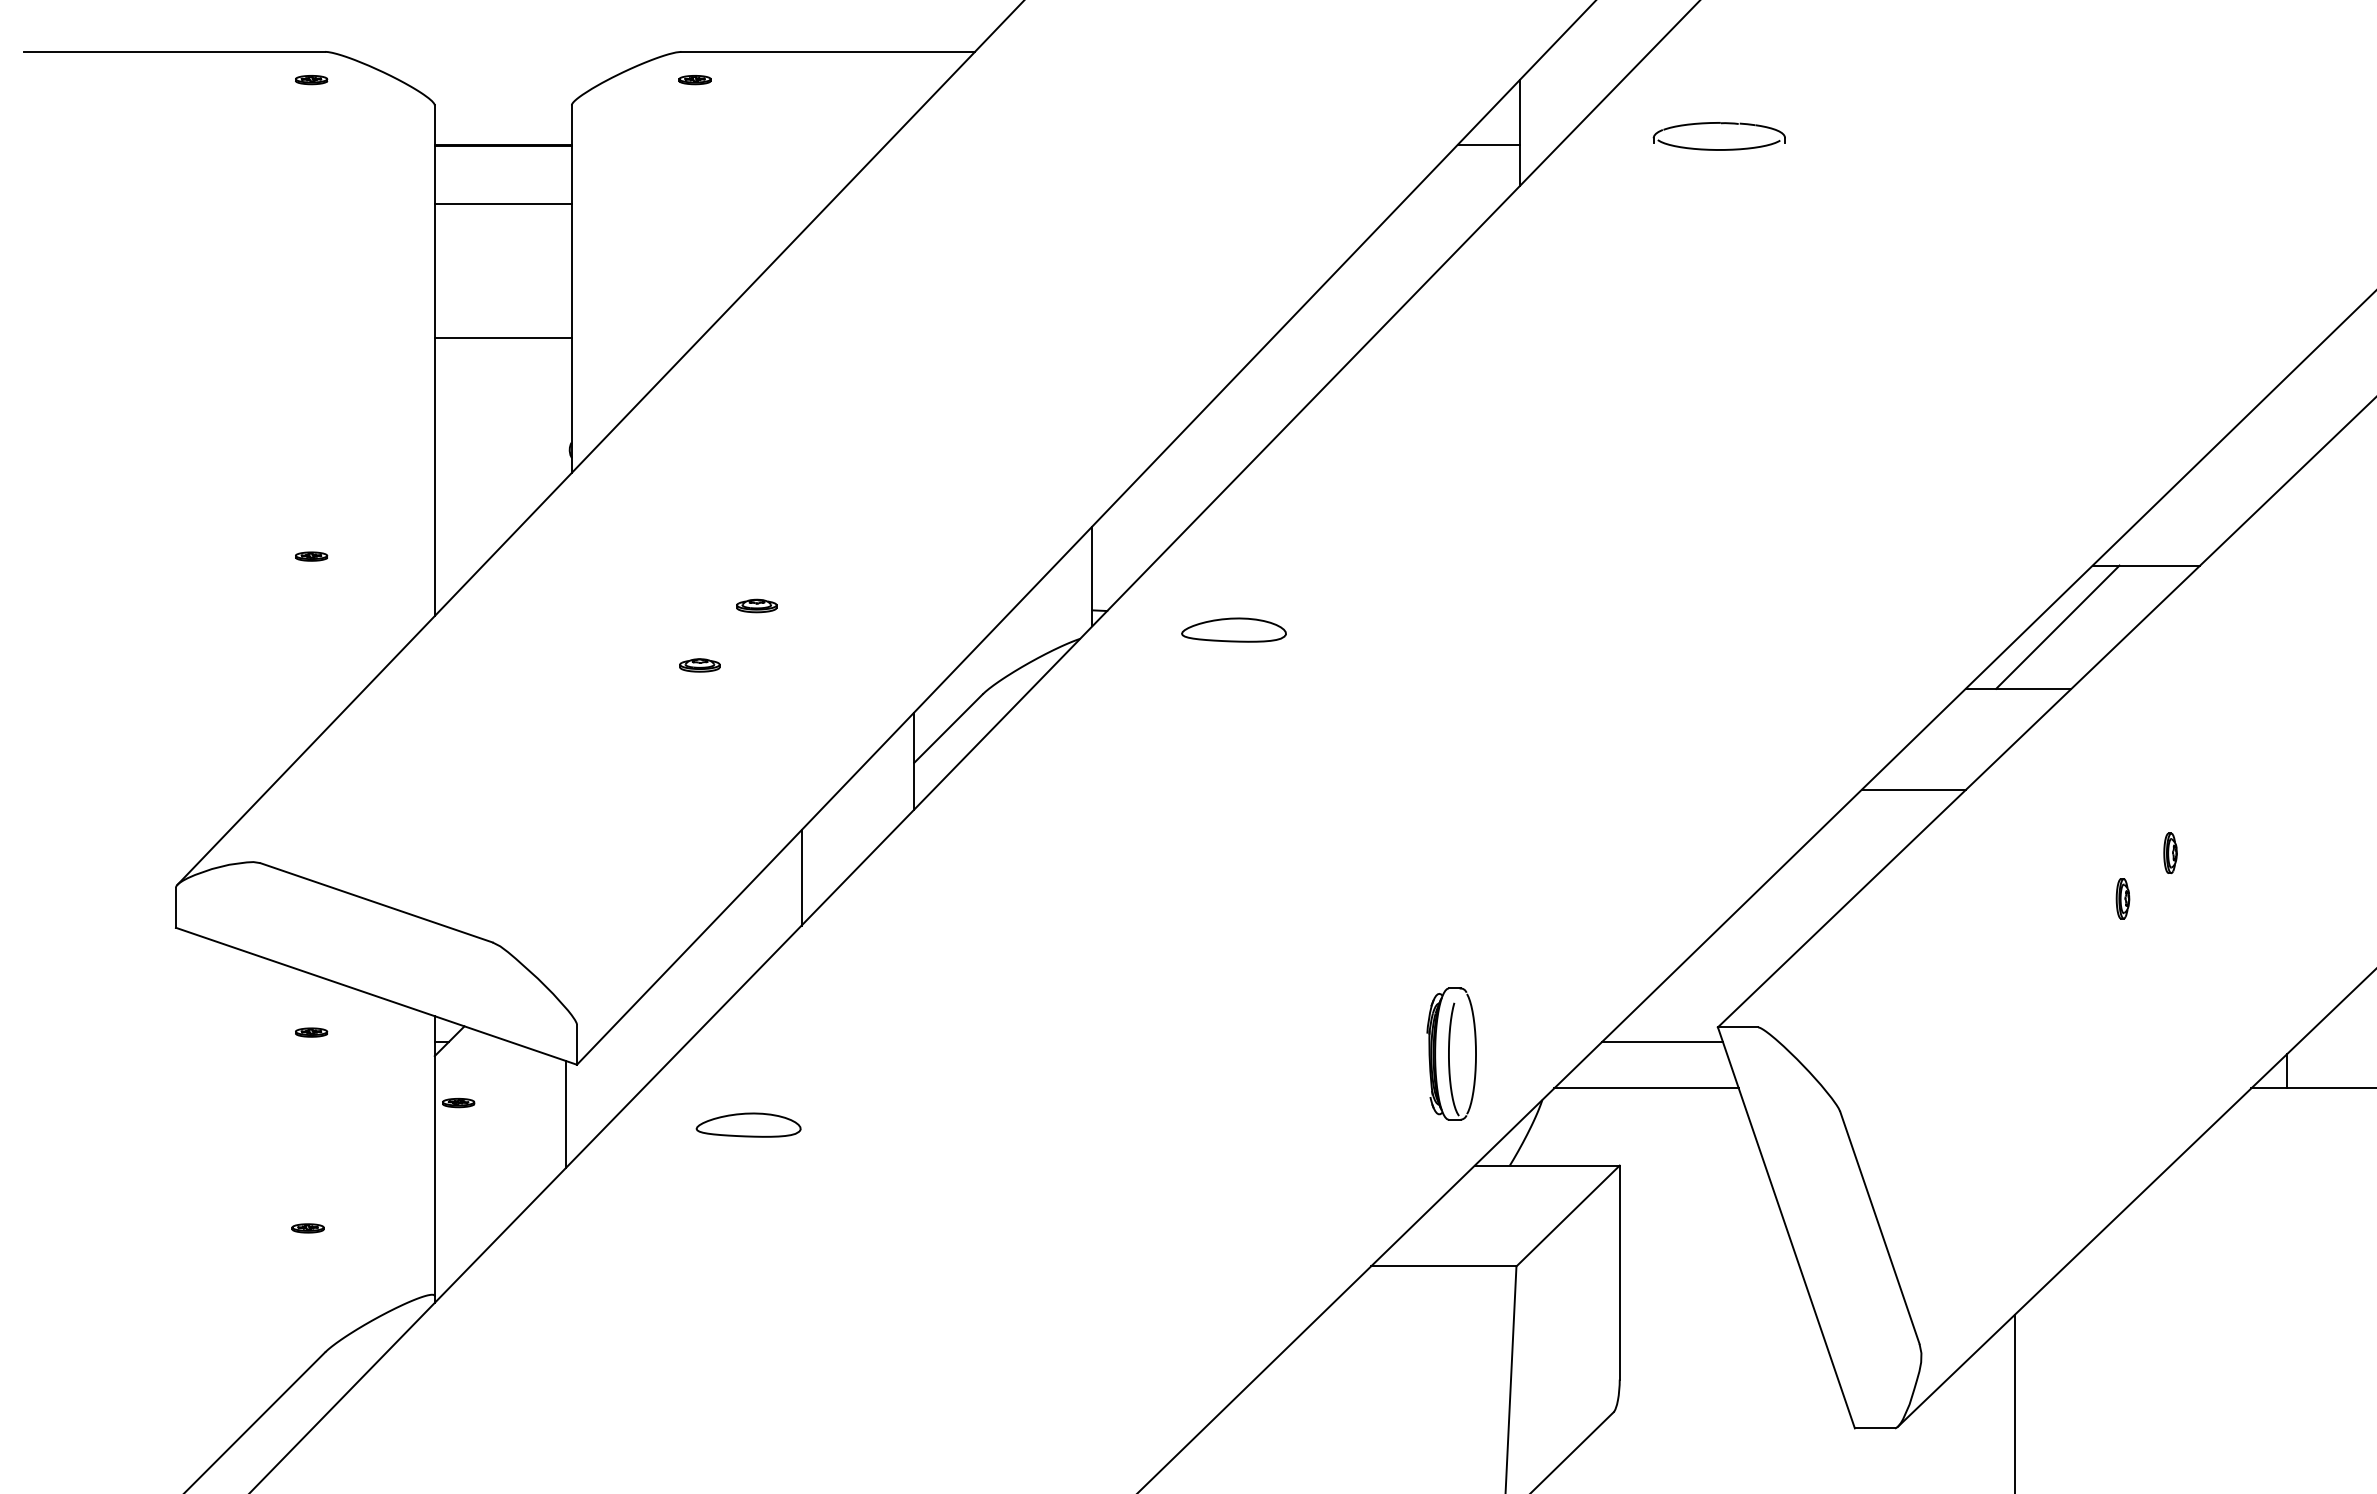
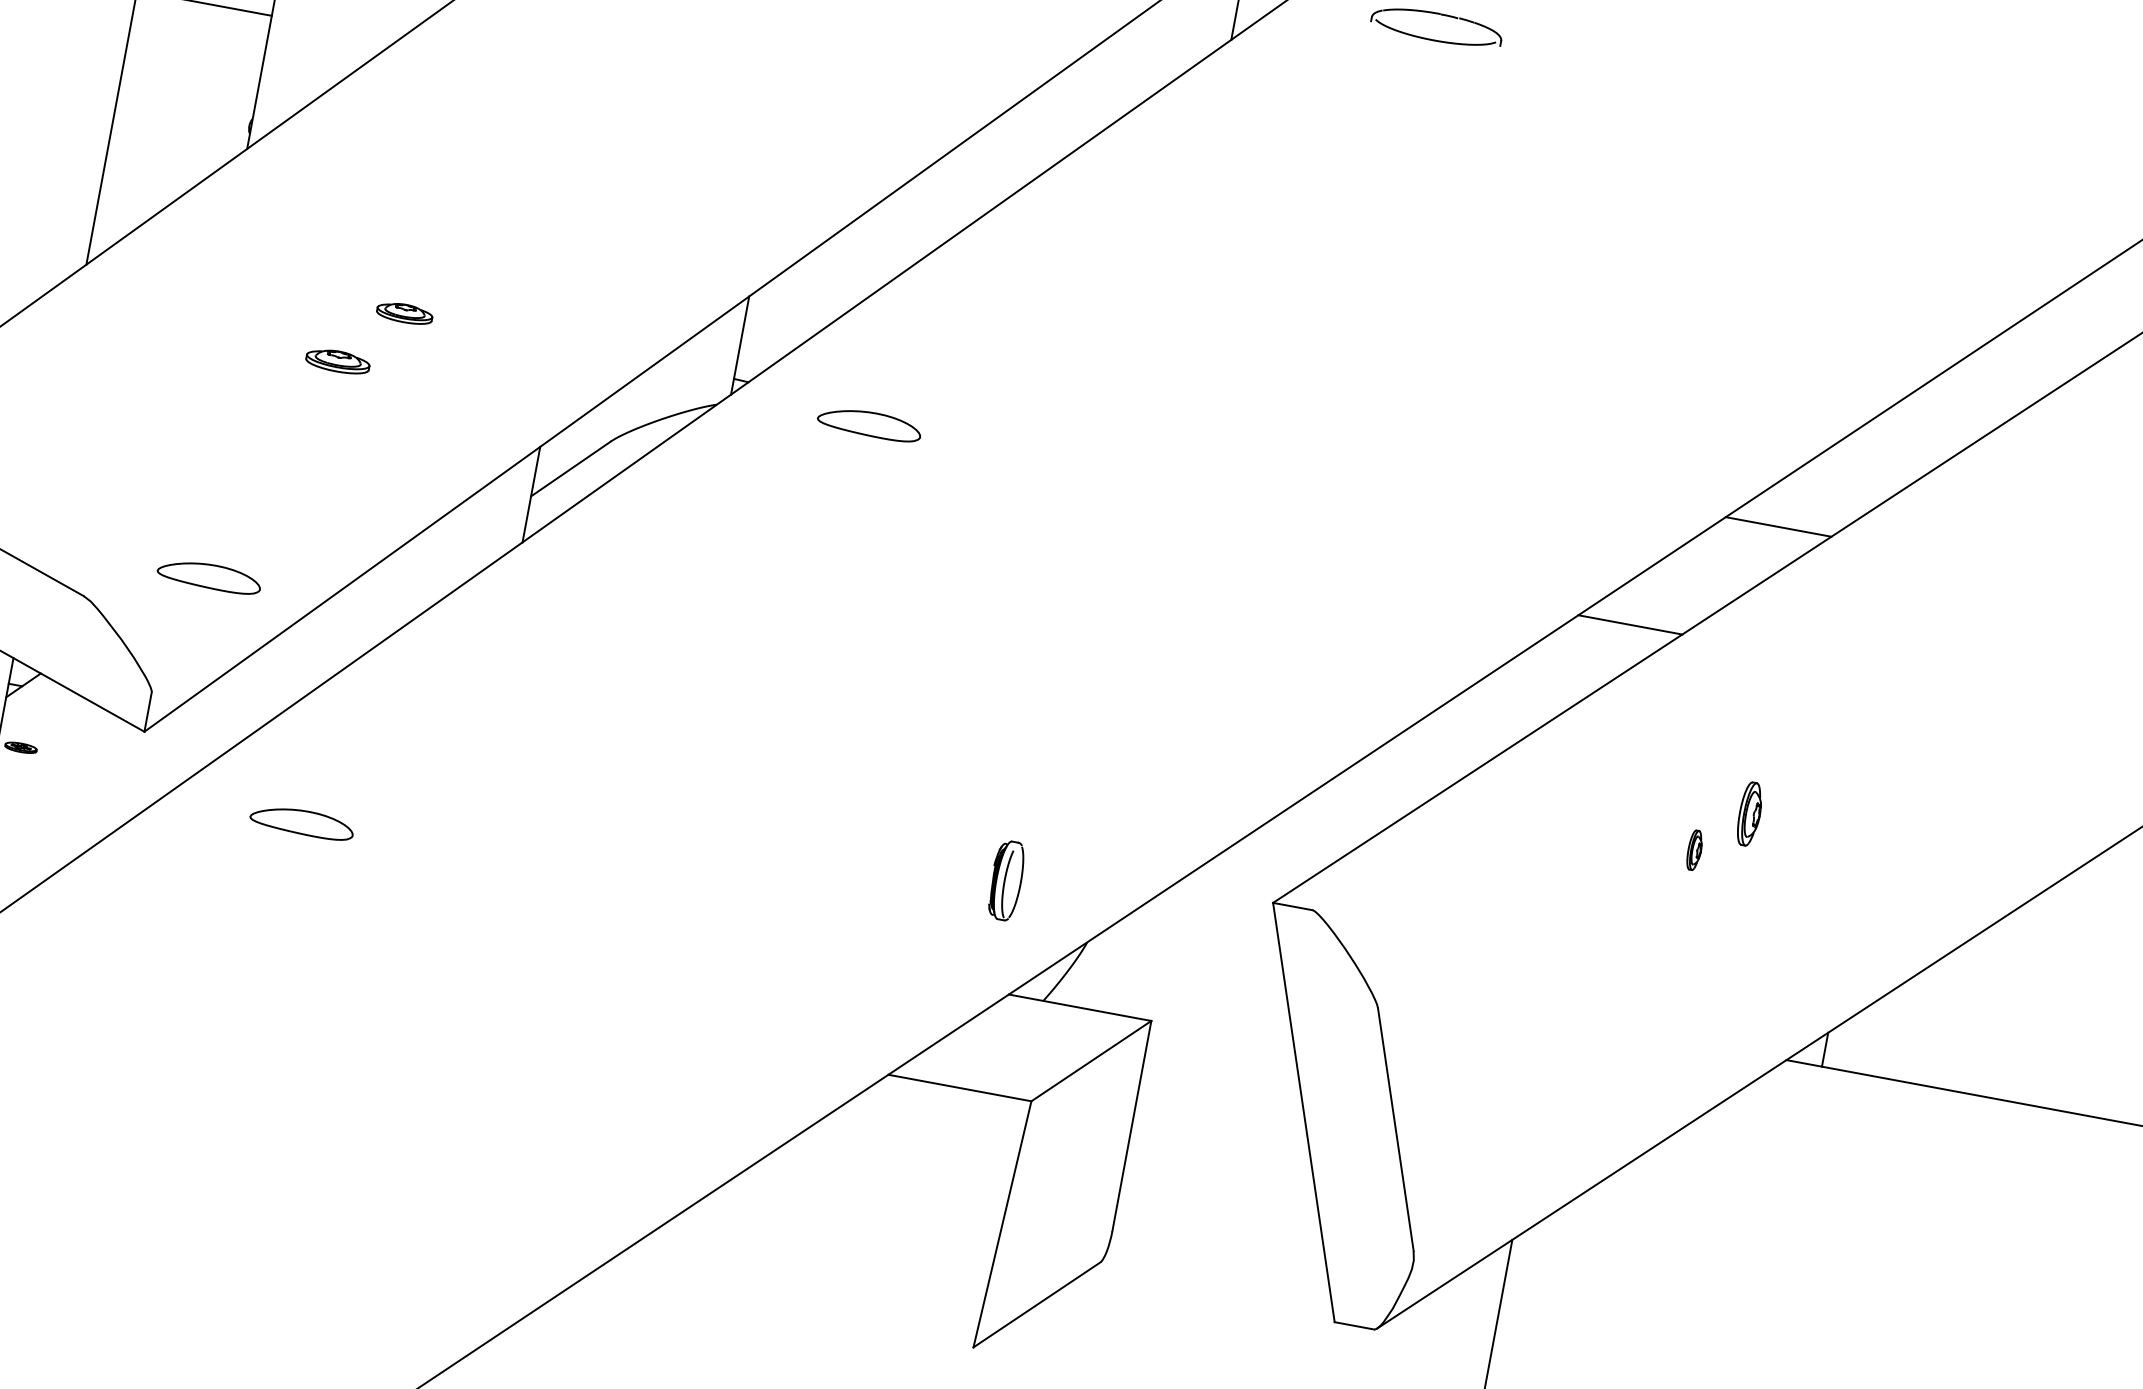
part: (756, 605) -> (404, 312), size x1.4
line: (2057, 626) -> (1680, 570), removed
part: (699, 665) -> (337, 361), size x1.6
line: (1913, 789) -> (1508, 704), removed
part: (2170, 853) -> (1749, 814), size x1.6
line: (801, 877) -> (399, 588), removed
part: (612, 899) -> (209, 575), added
line: (1662, 1042) -> (1215, 907), removed
part: (1451, 1053) -> (1006, 880), size x0.6
line: (1646, 1088) -> (1191, 950), removed
line: (566, 1114) -> (125, 778), removed

